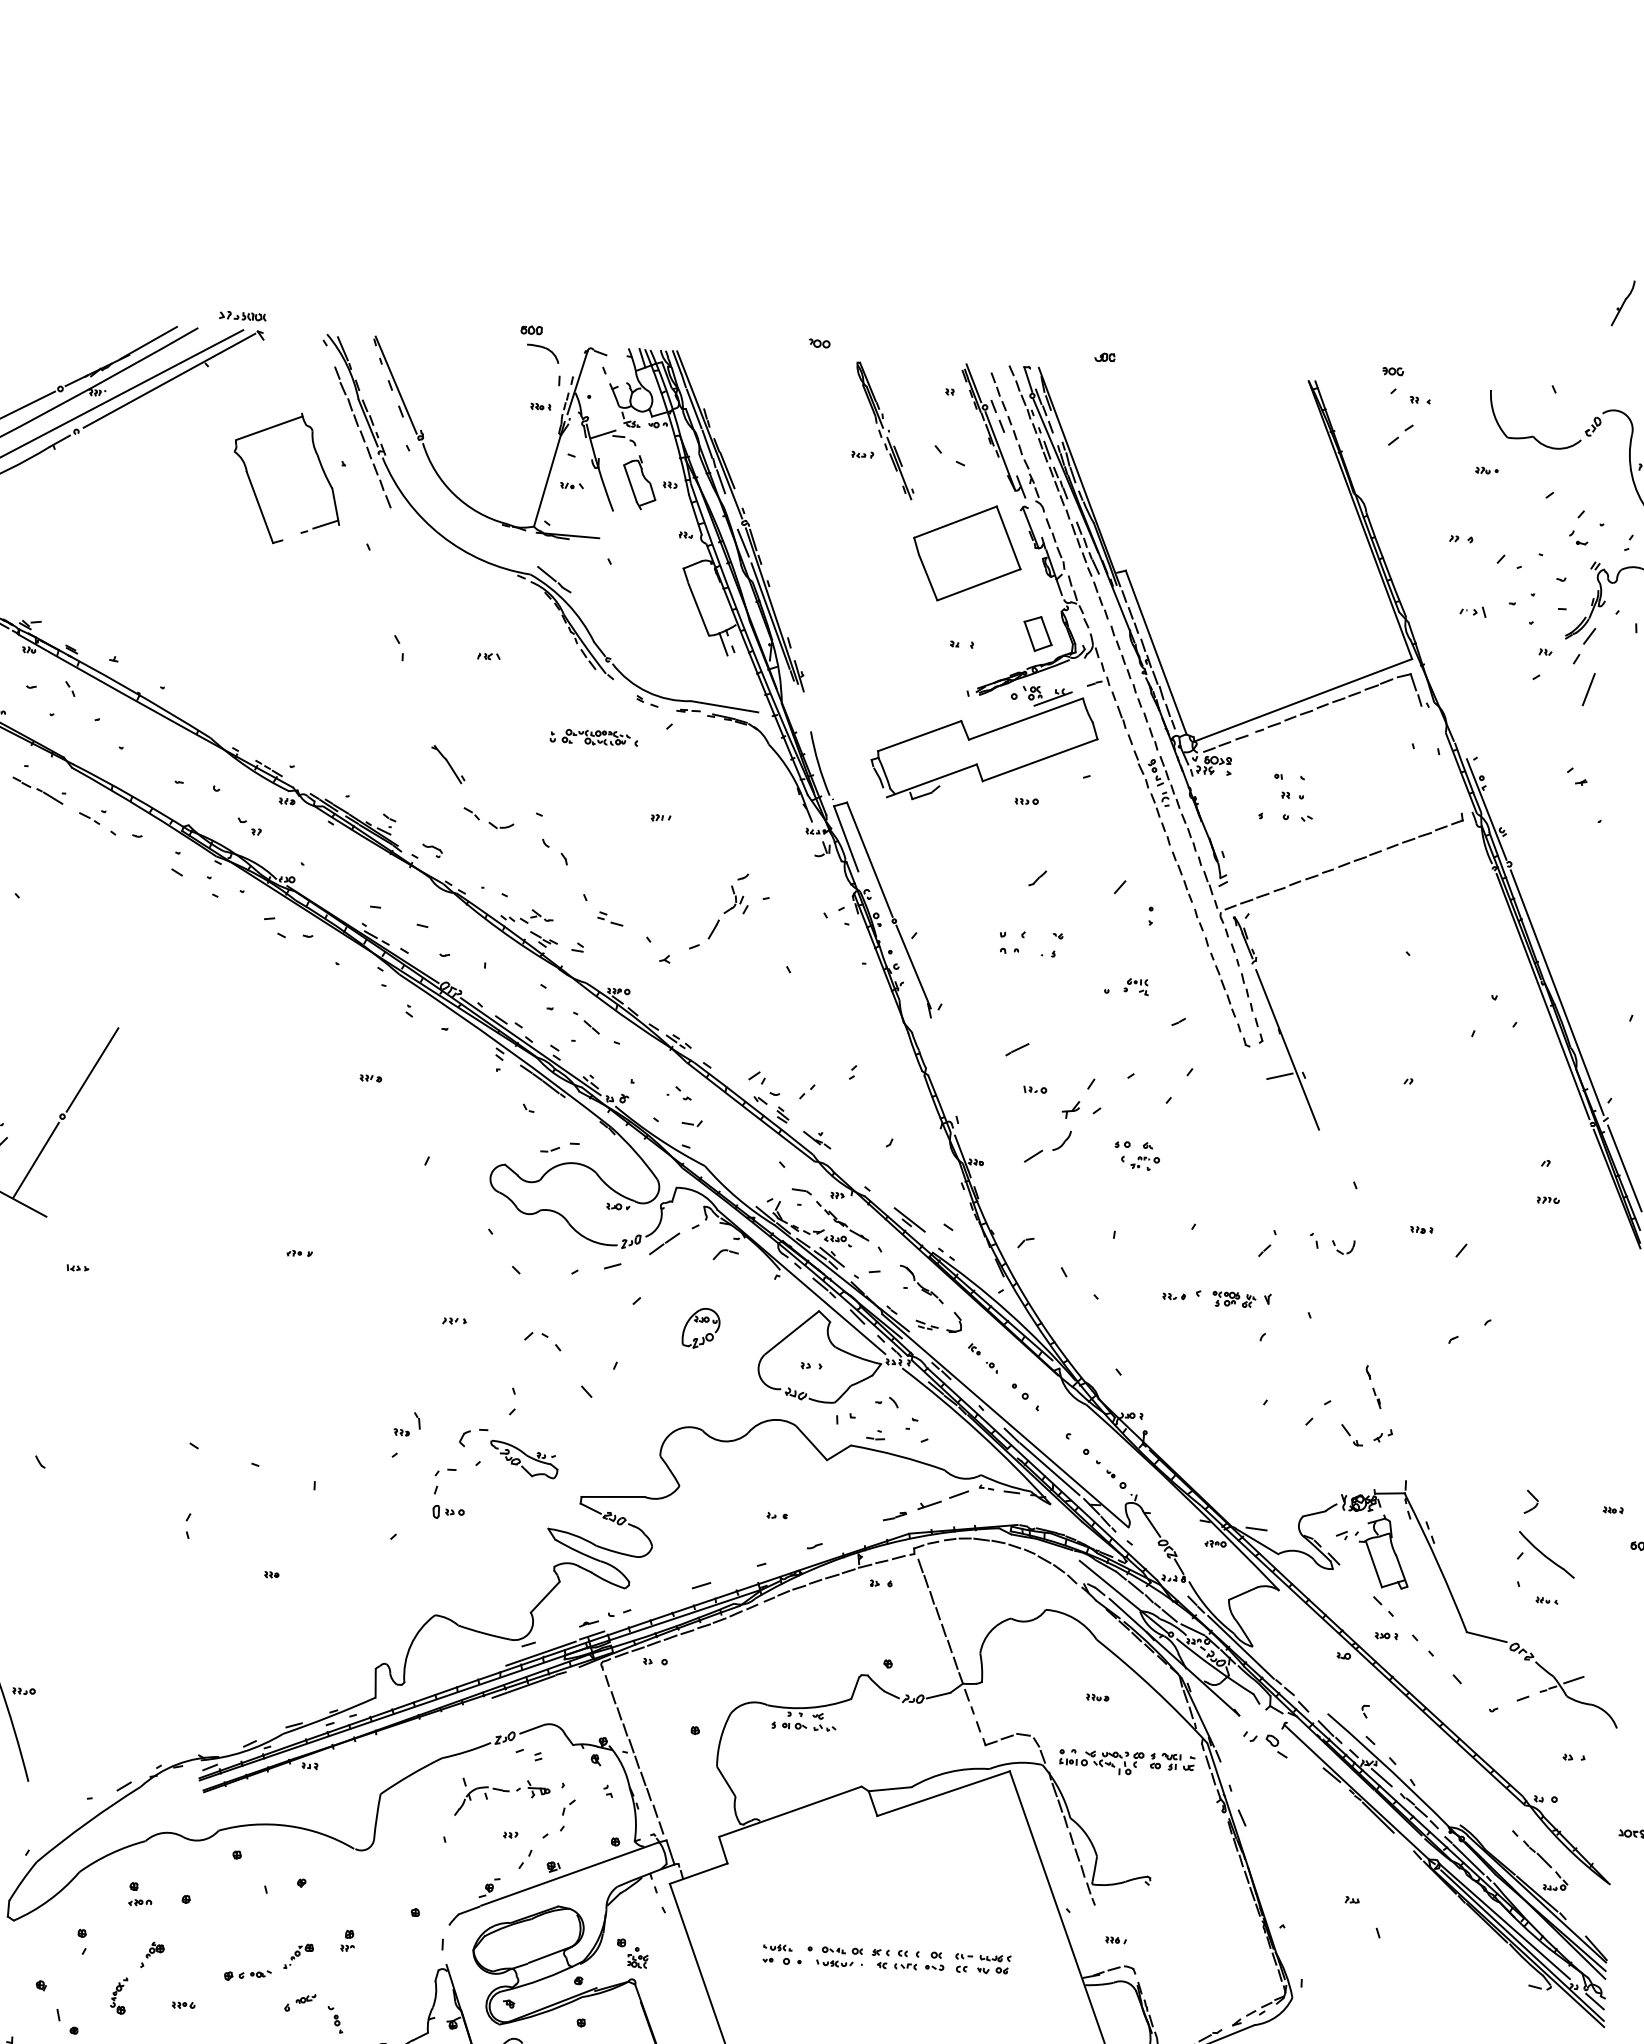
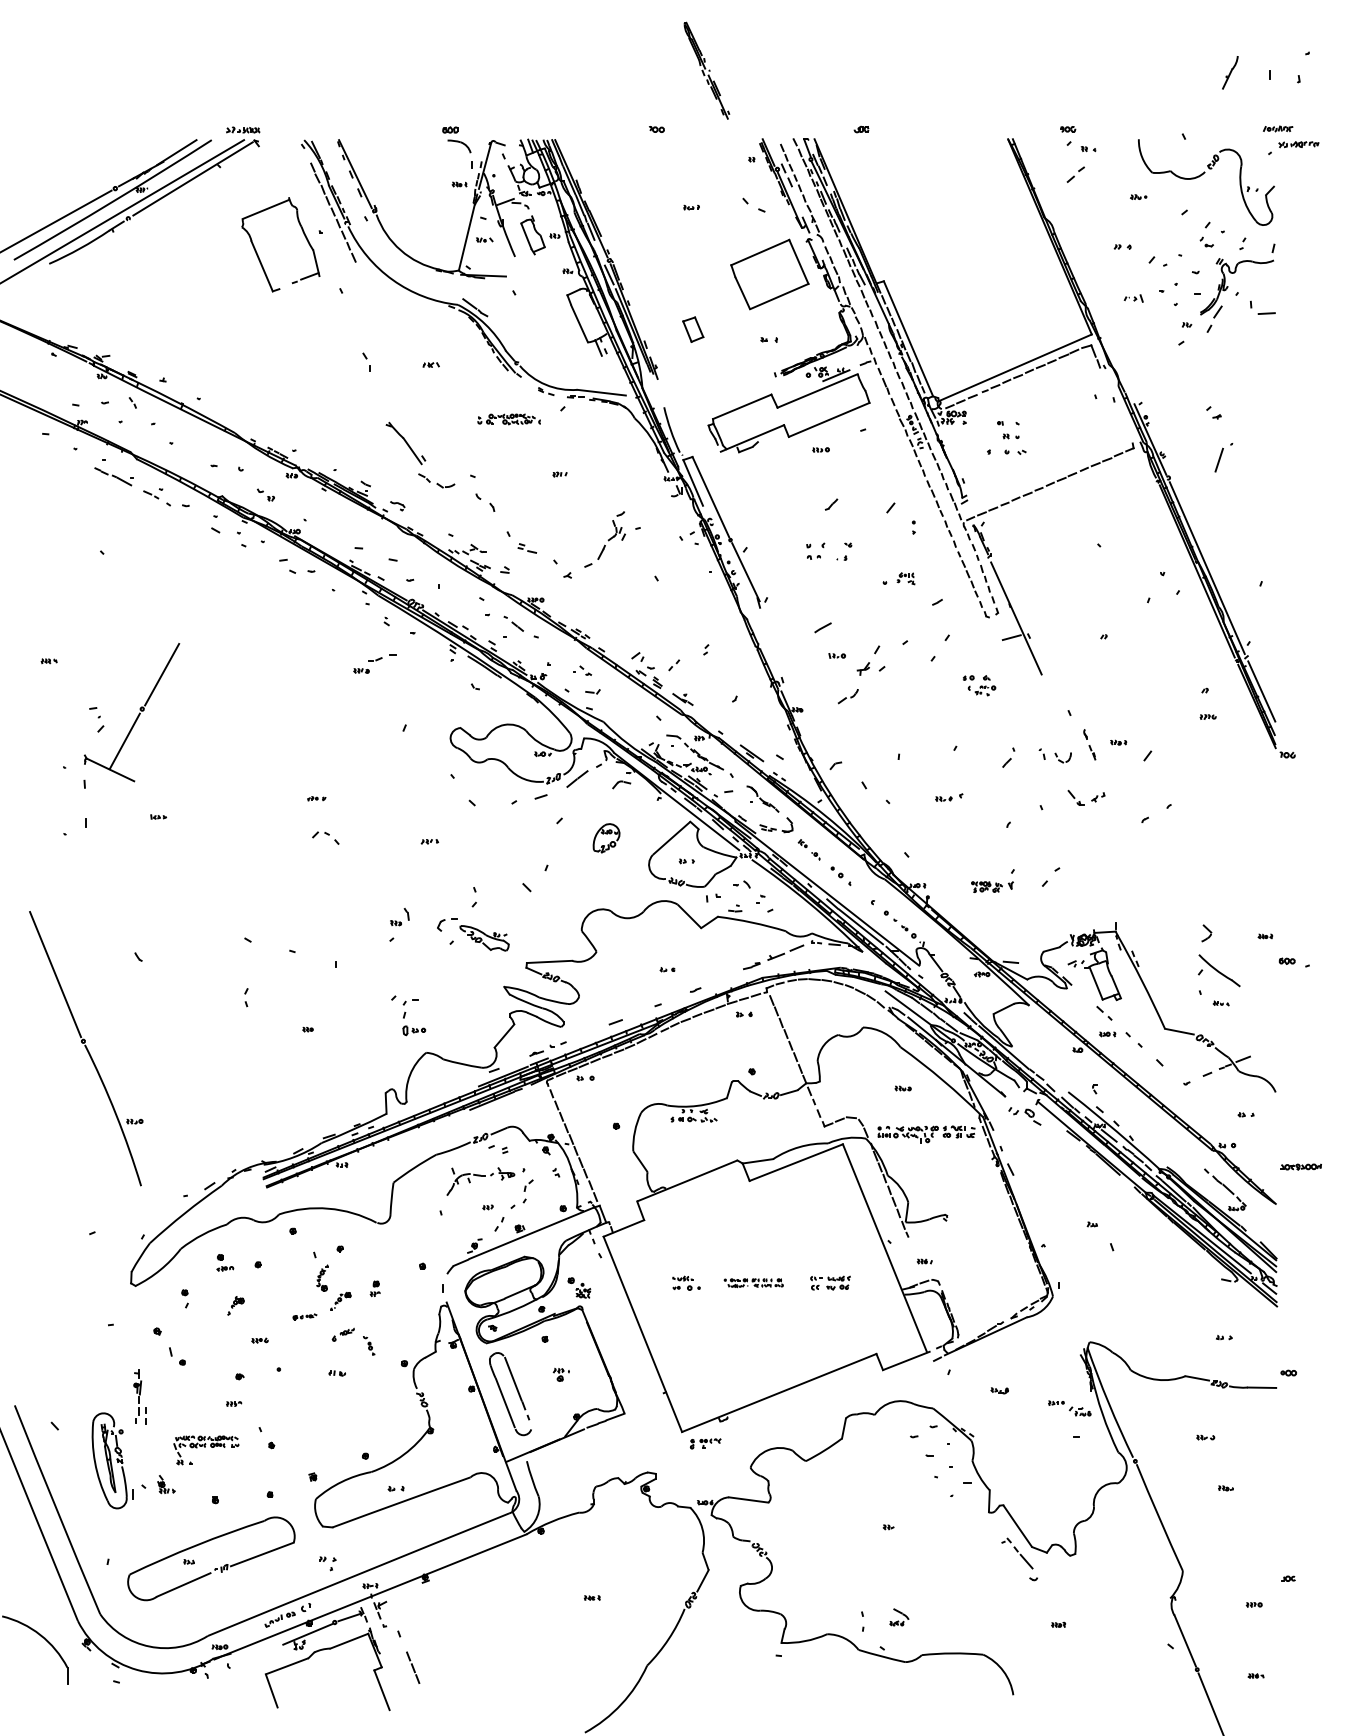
part: (884, 430) -> (706, 70), moved
part: (1038, 633) -> (693, 329), moved
line: (1587, 688) -> (1218, 459), moved
part: (447, 764) -> (405, 443), size x1.6
part: (560, 1147) -> (382, 657), moved
part: (1048, 1147) -> (848, 696), size x0.6
part: (1137, 1155) -> (979, 685), moved
part: (1242, 1299) -> (992, 886), moved
part: (542, 1340) -> (325, 837), moved
part: (1373, 1386) -> (1089, 744), moved
part: (1366, 1435) -> (1086, 797), moved
part: (437, 1491) -> (405, 1016), moved
part: (875, 1957) -> (753, 1282), size x0.6
part: (247, 1974) -> (304, 1316), size x0.7
part: (119, 1994) -> (322, 1277), moved

